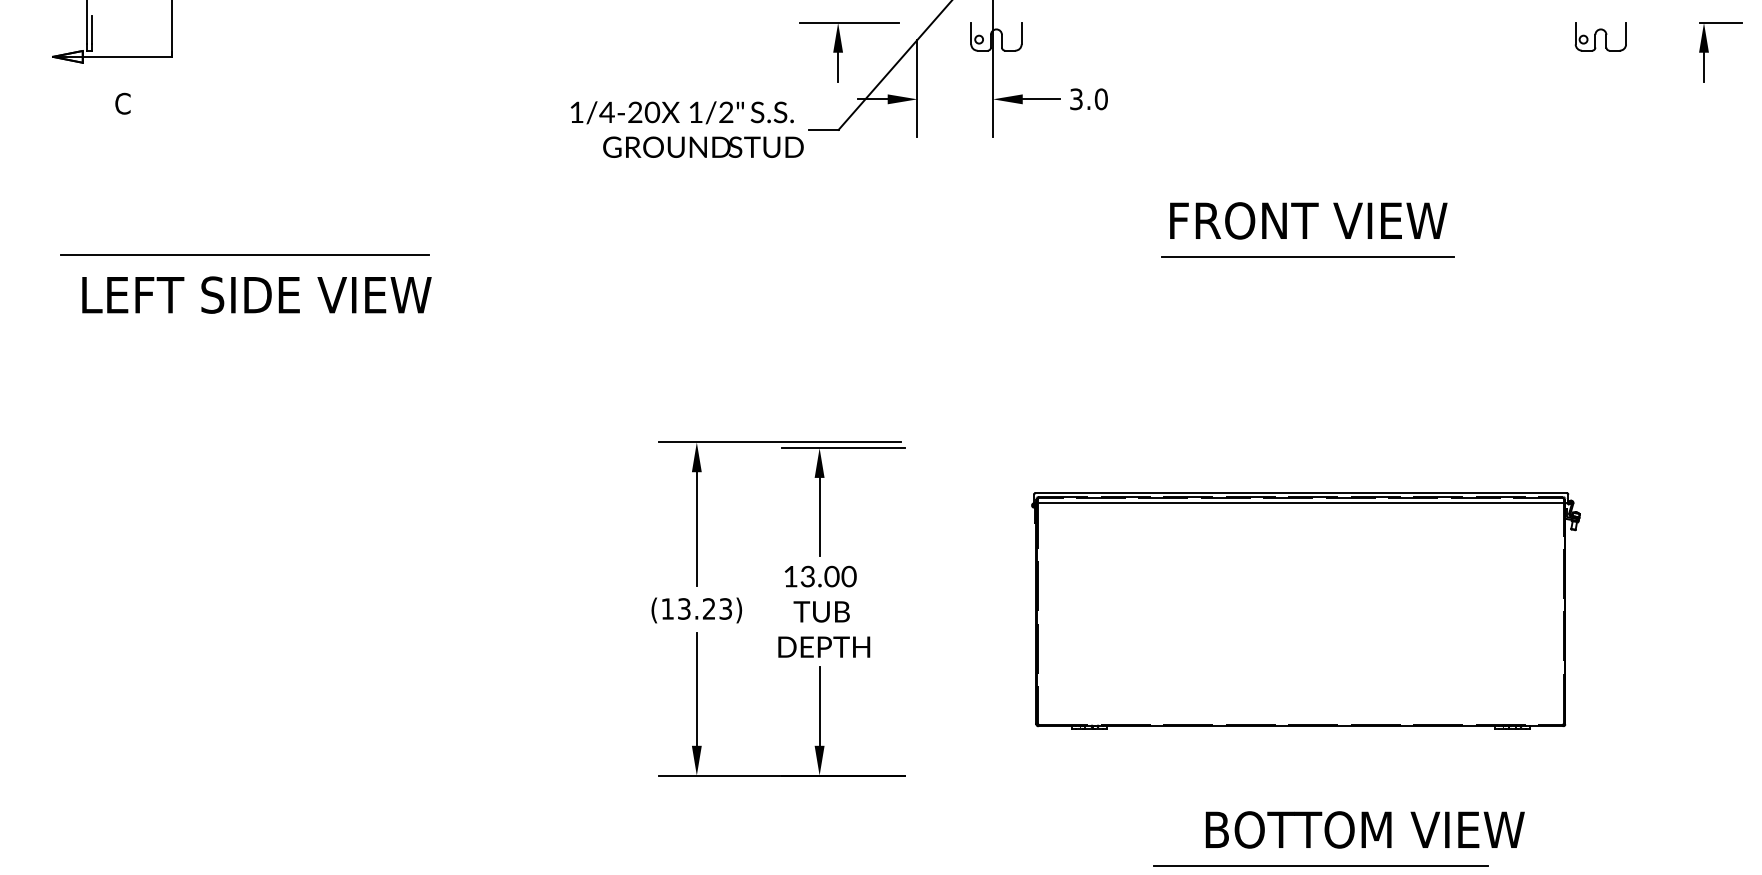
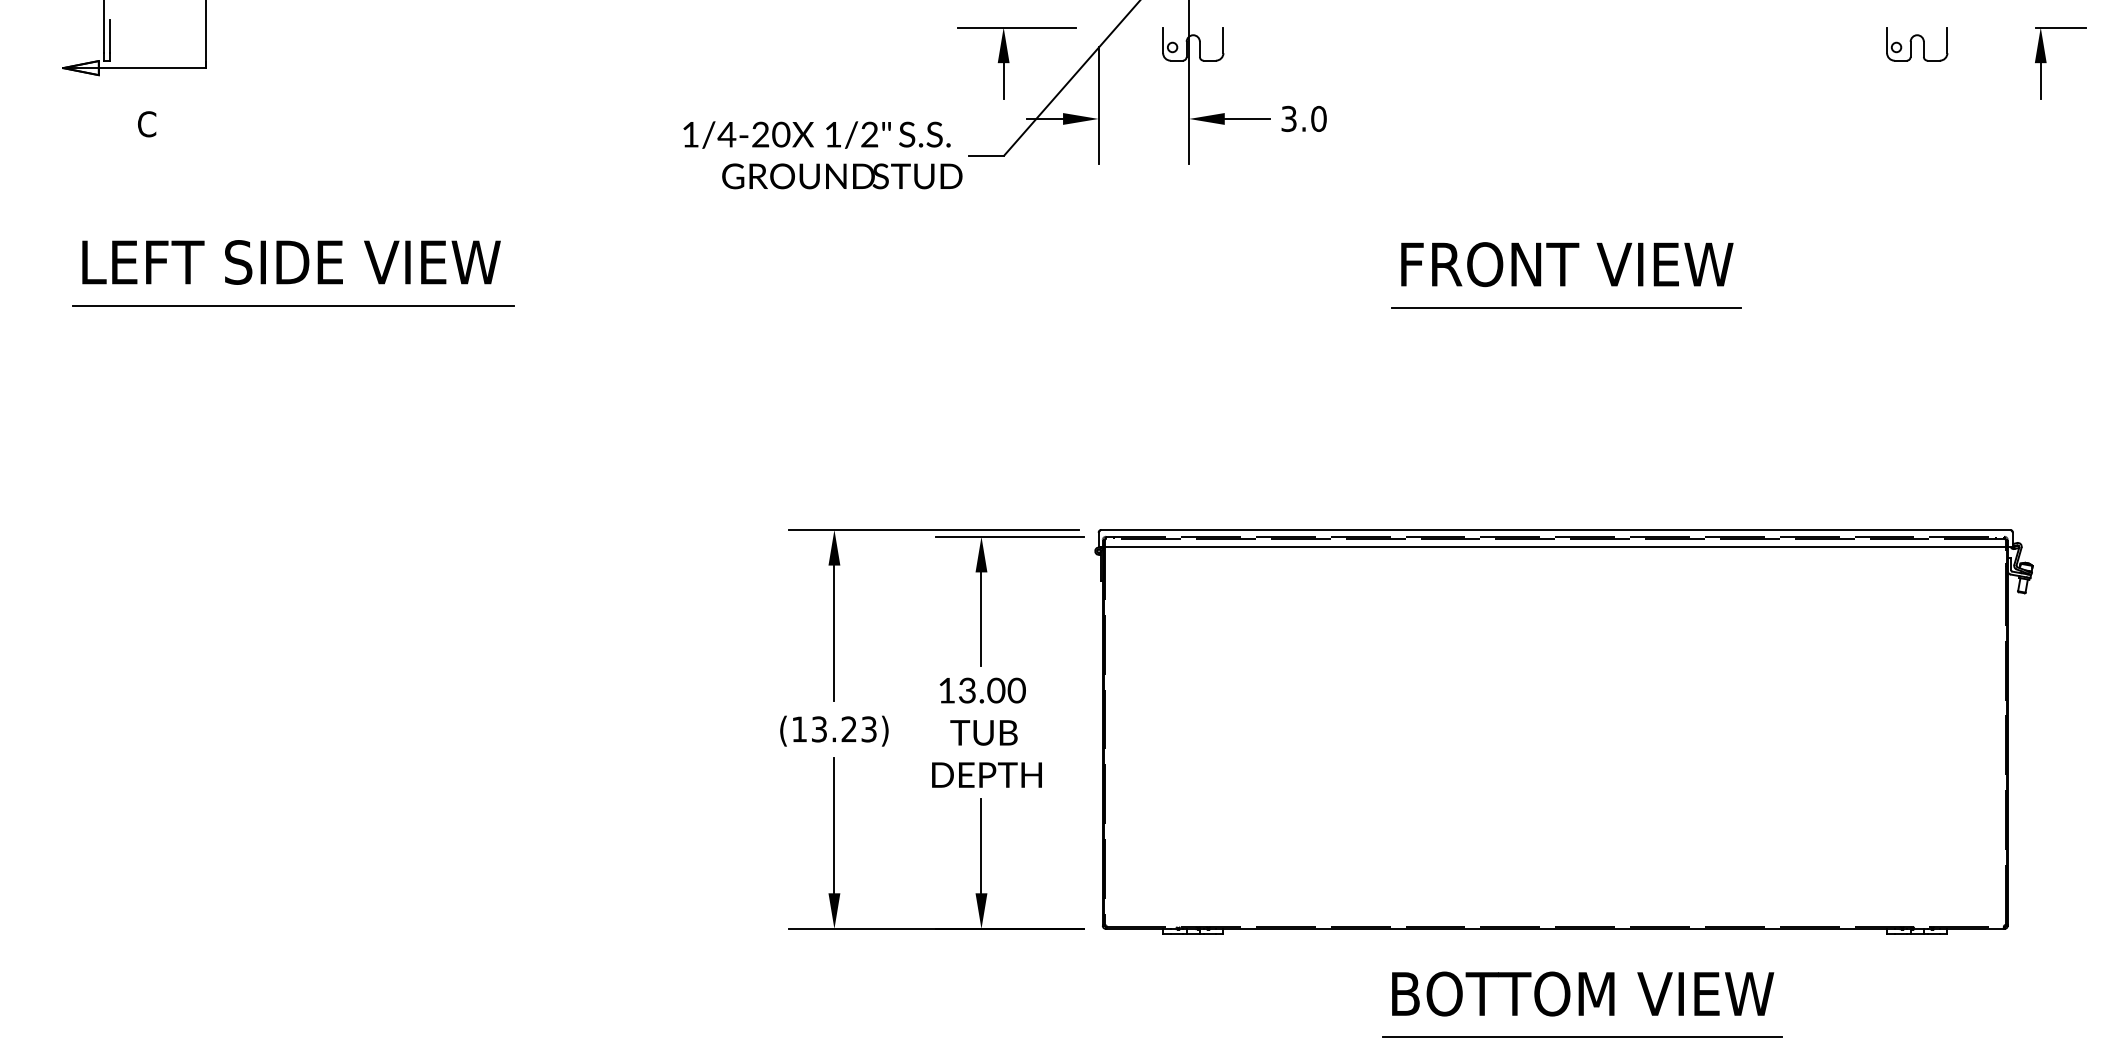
text: (256, 295) -> (291, 262), moved
part: (1305, 610) -> (1563, 731), size x1.43
text: (1365, 829) -> (1583, 993), moved

